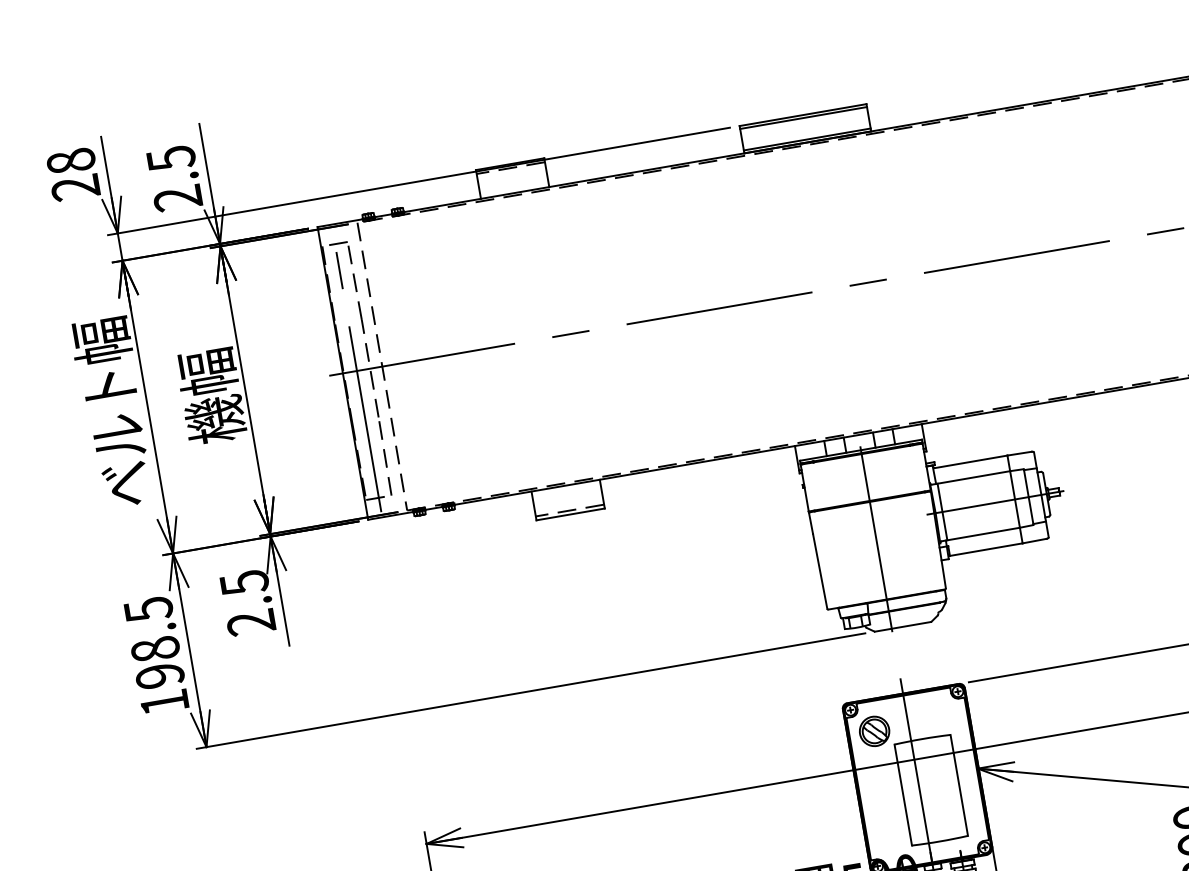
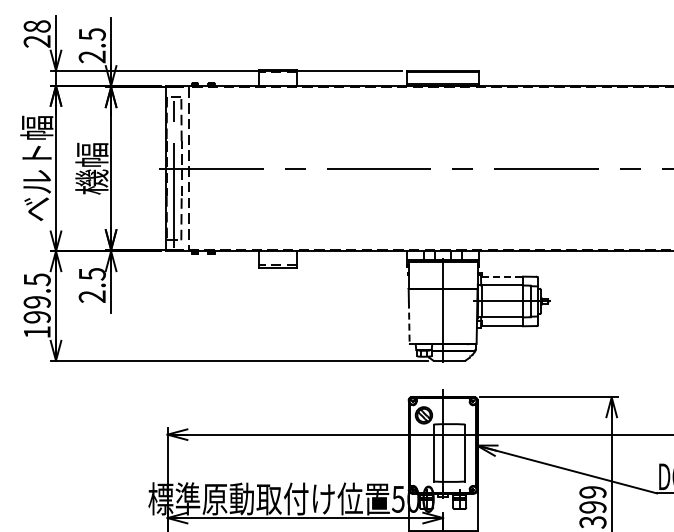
line: (972, 461) -> (503, 276), solid -> dashed
line: (820, 573) -> (409, 323), solid -> dashed
text: (154, 650) -> (36, 302), 198.5 -> 199.5

